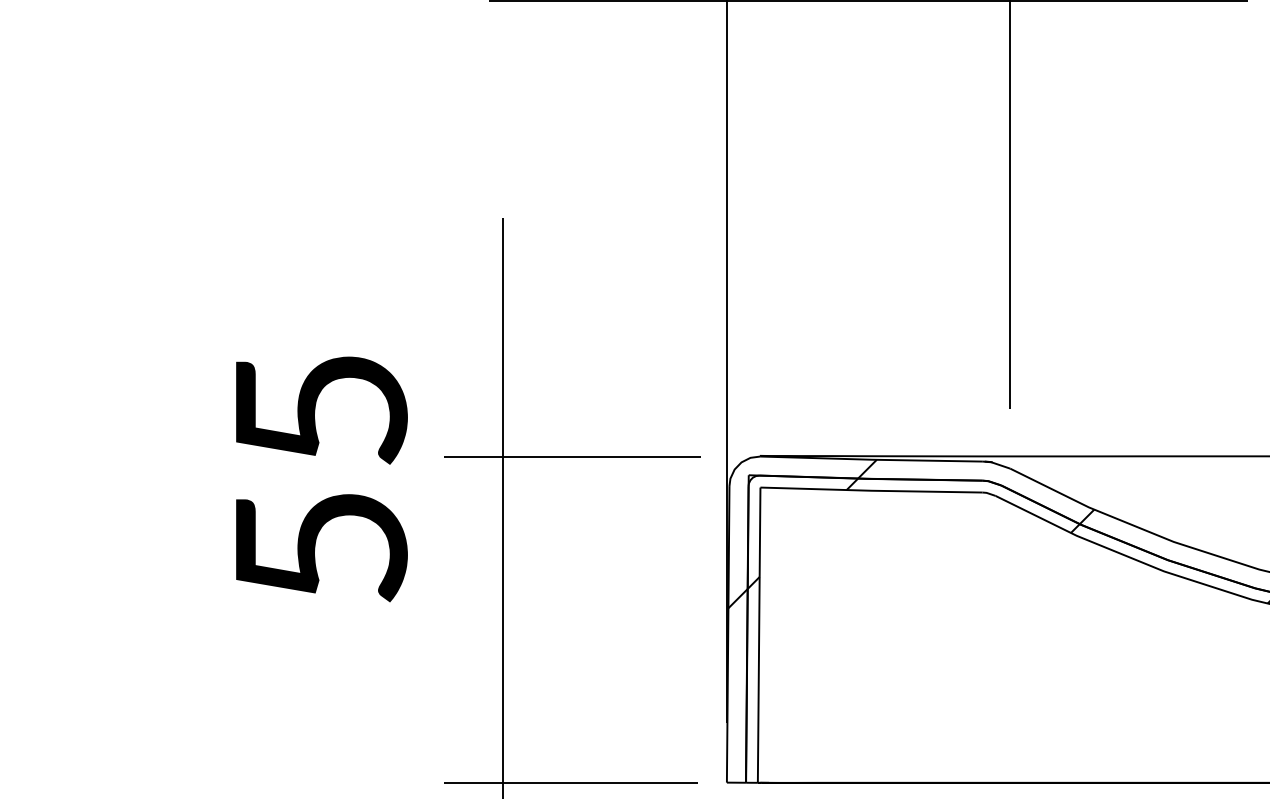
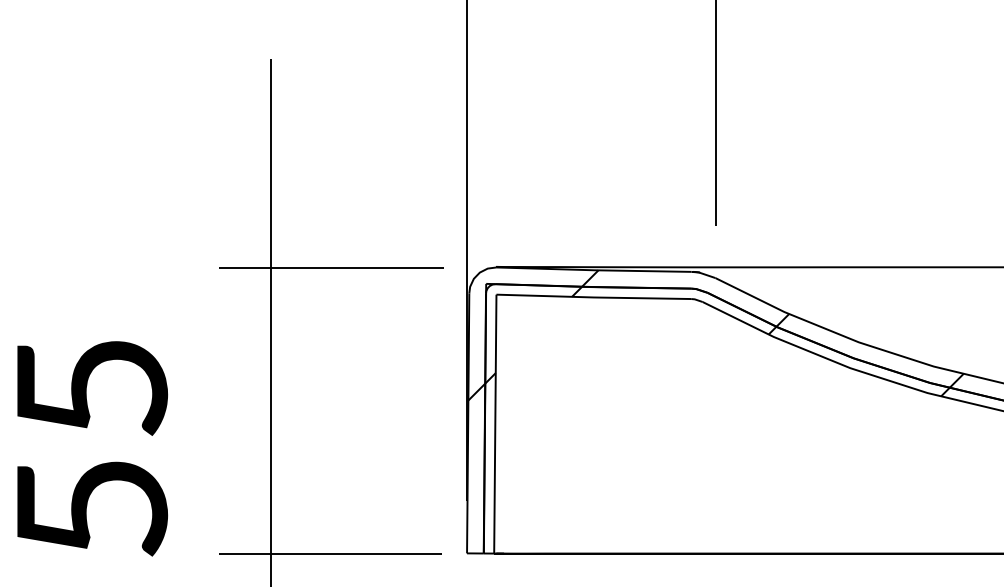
text: (321, 479) -> (92, 448), moved

